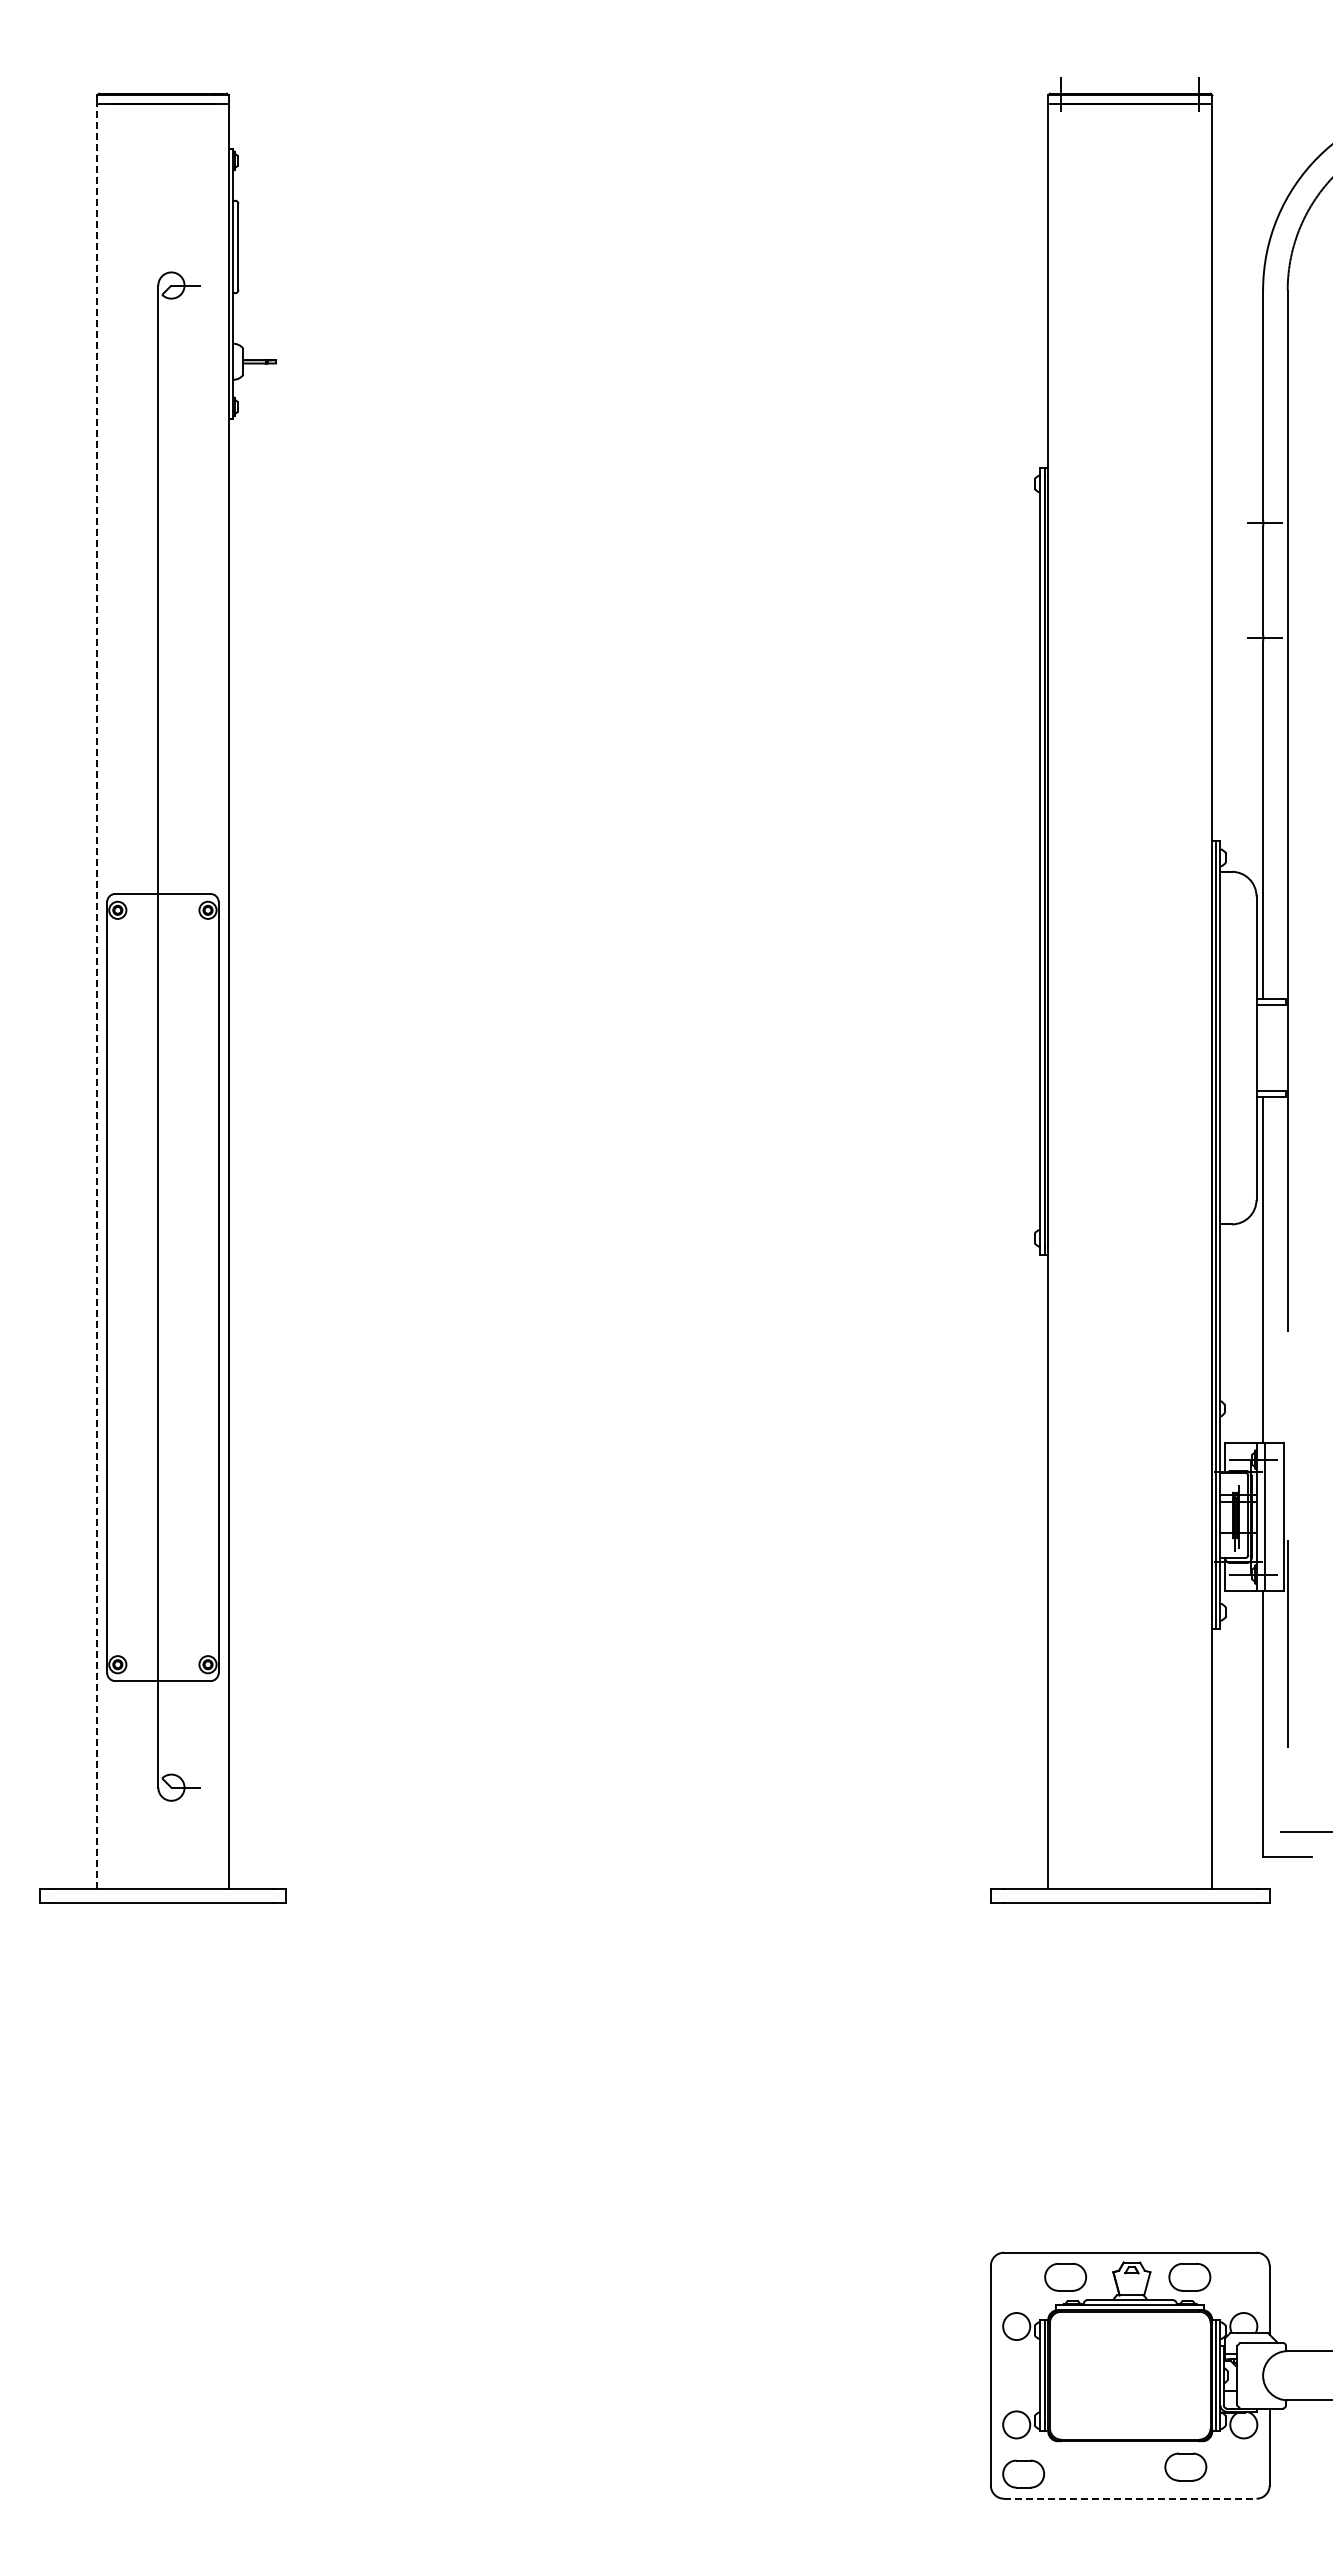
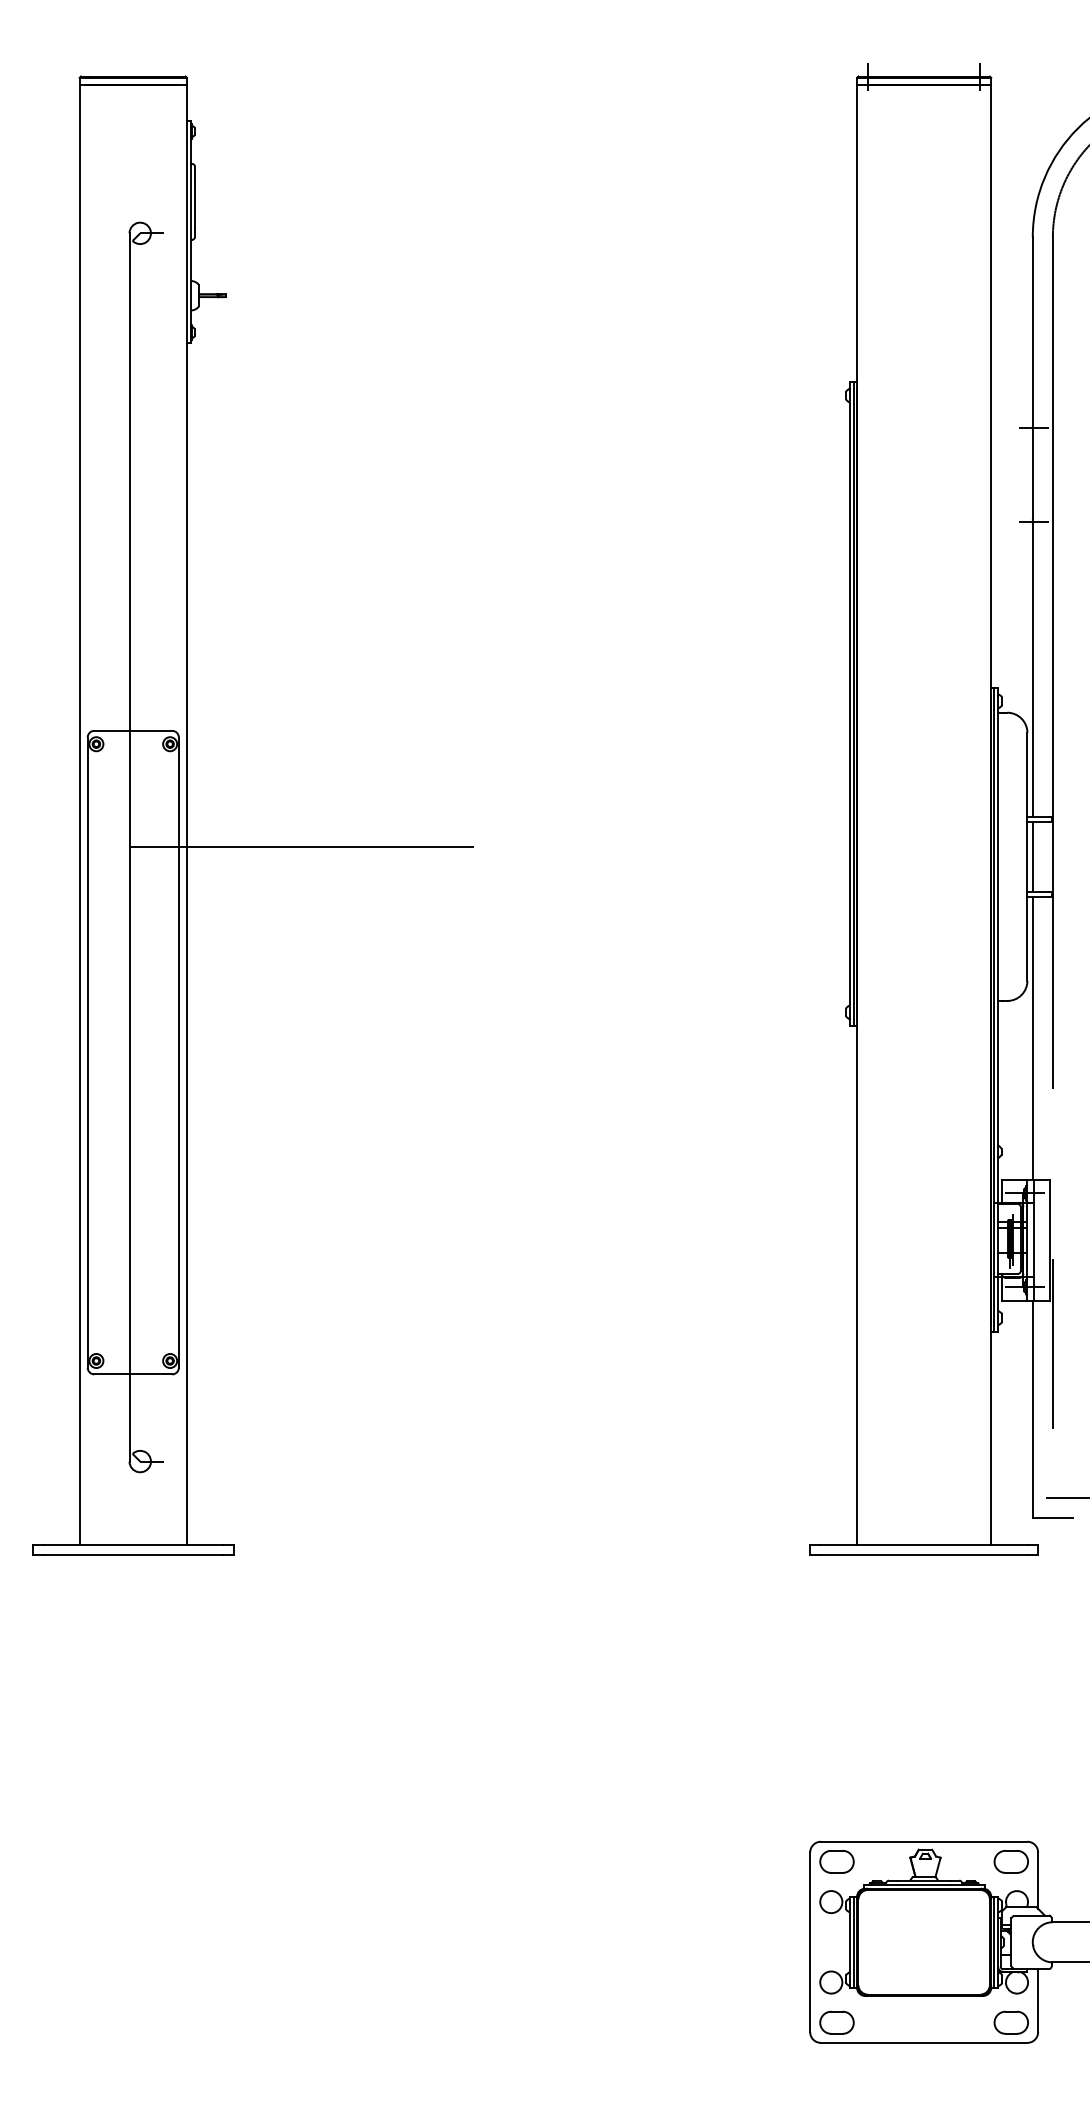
line: (97, 996) -> (79, 814), dashed -> solid
line: (368, 1036) -> (301, 847), added
line: (1263, 1047) -> (1033, 856), added
part: (1065, 2276) -> (836, 1861), moved
part: (1189, 2276) -> (1011, 1861), moved
part: (1185, 2466) -> (1011, 2022), moved
line: (1130, 2498) -> (924, 2042), dashed -> solid

